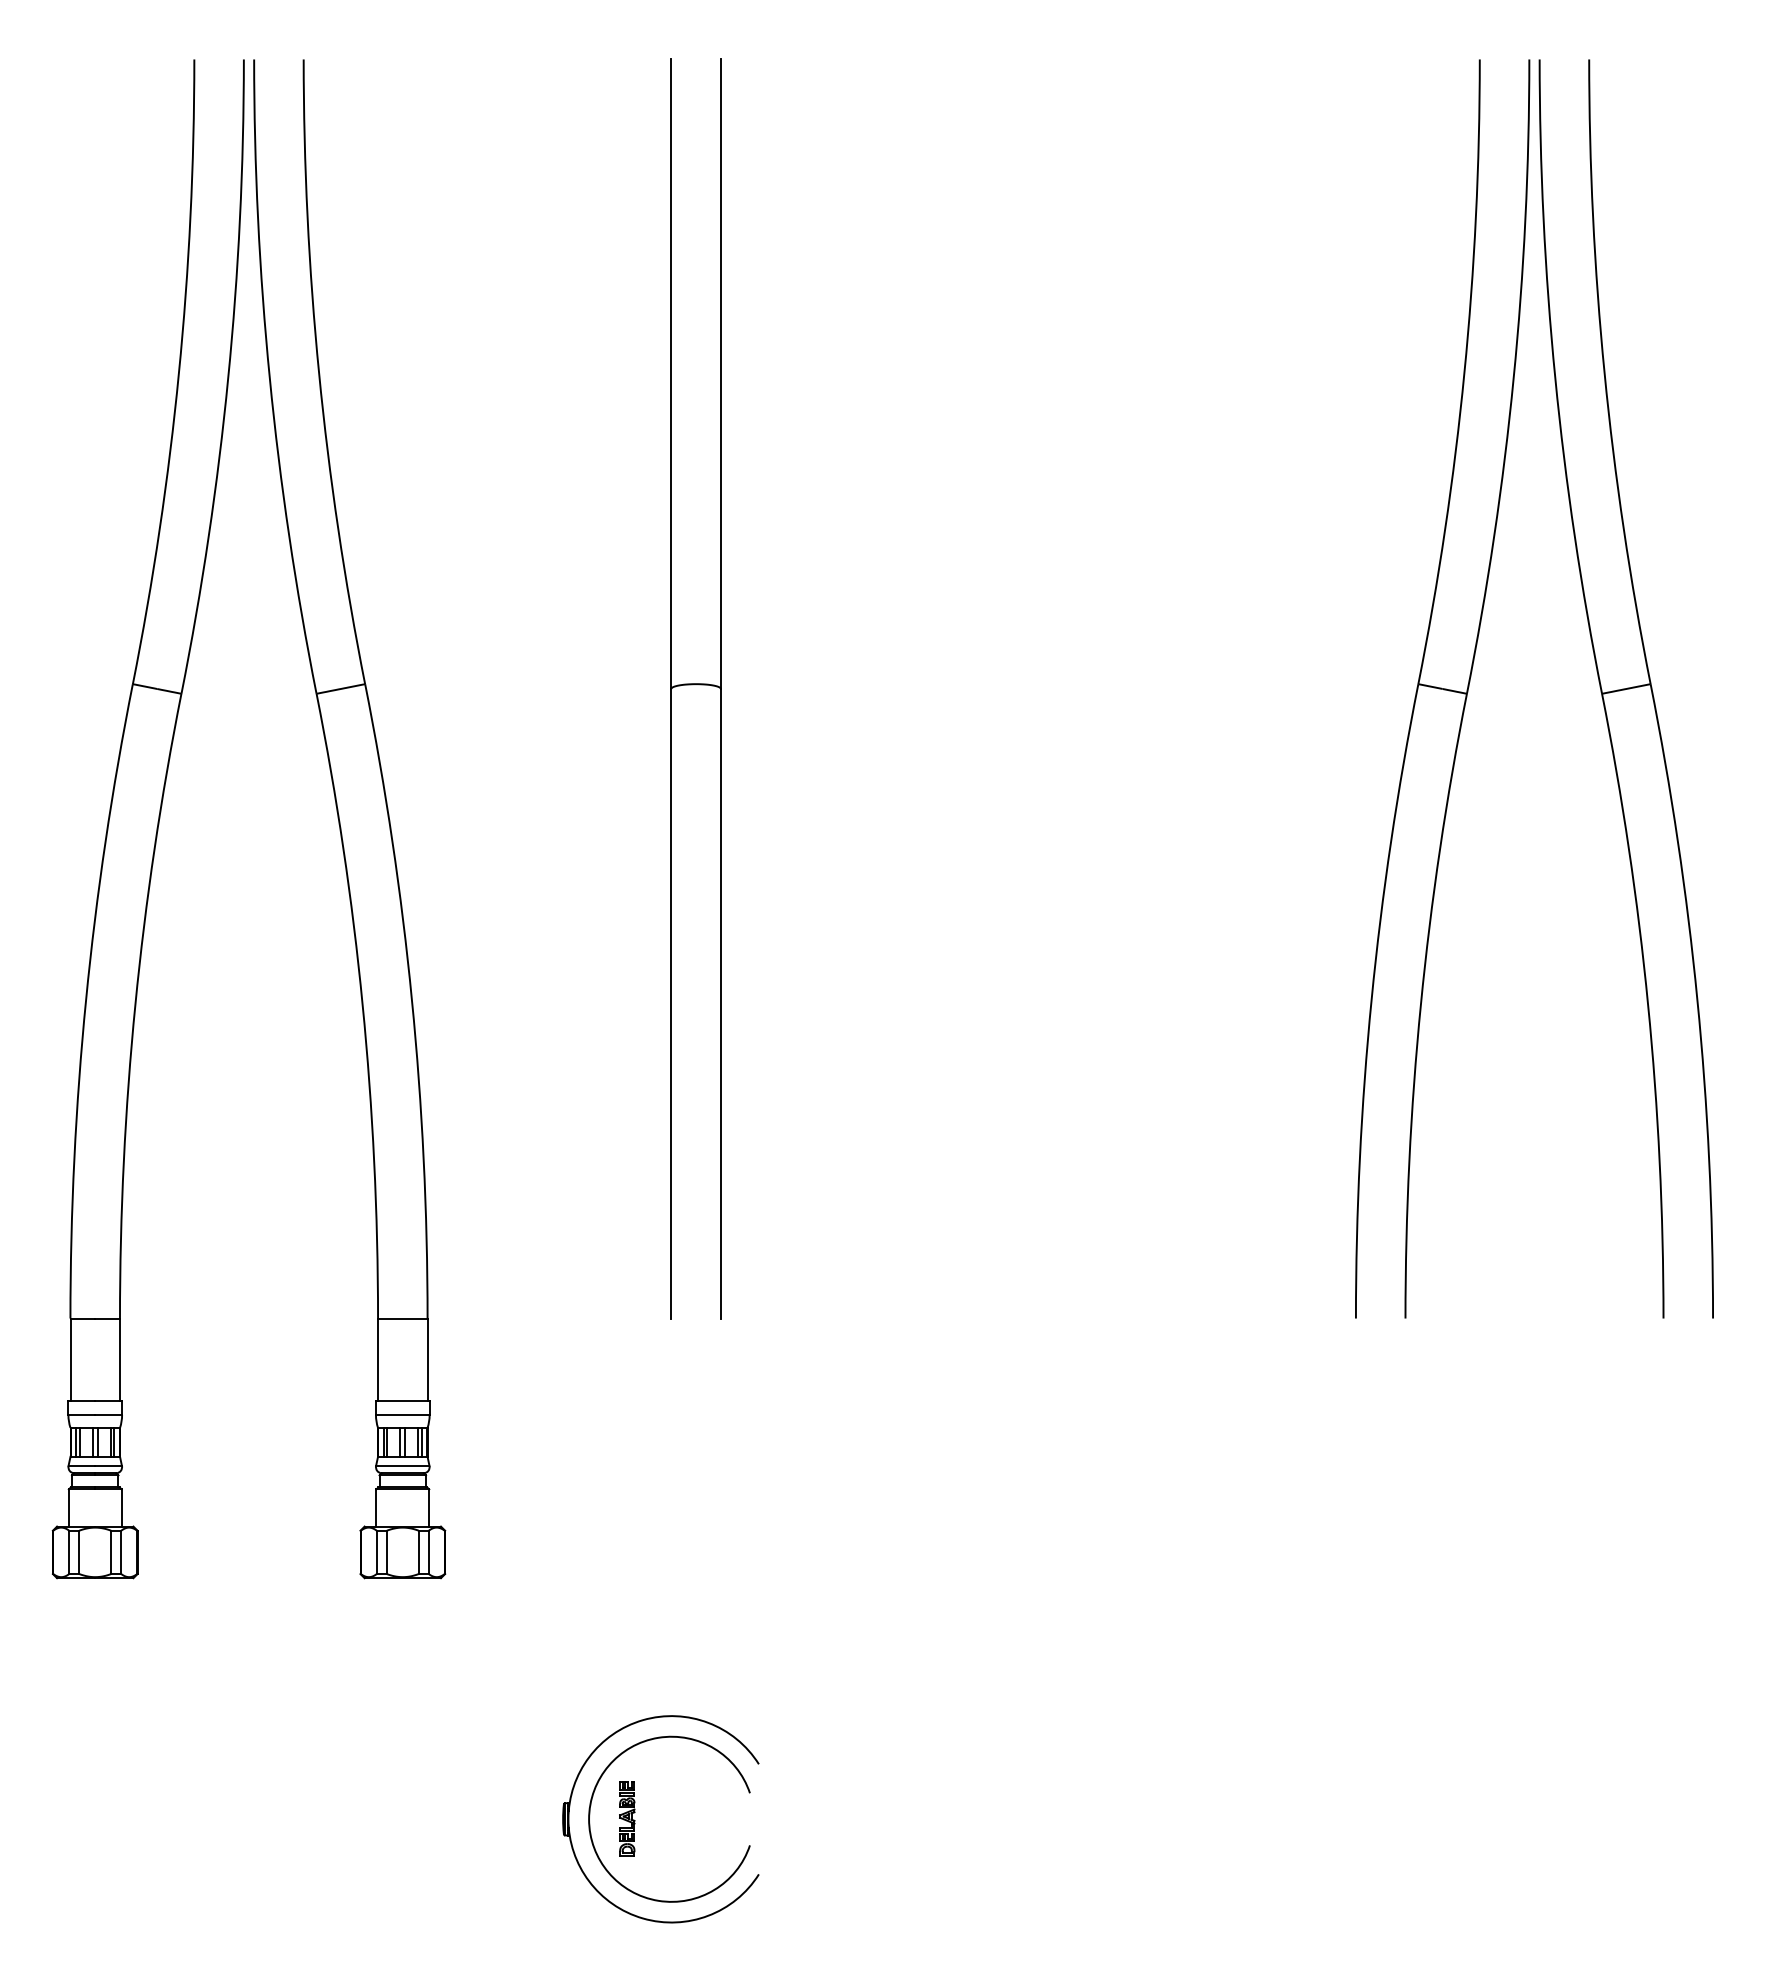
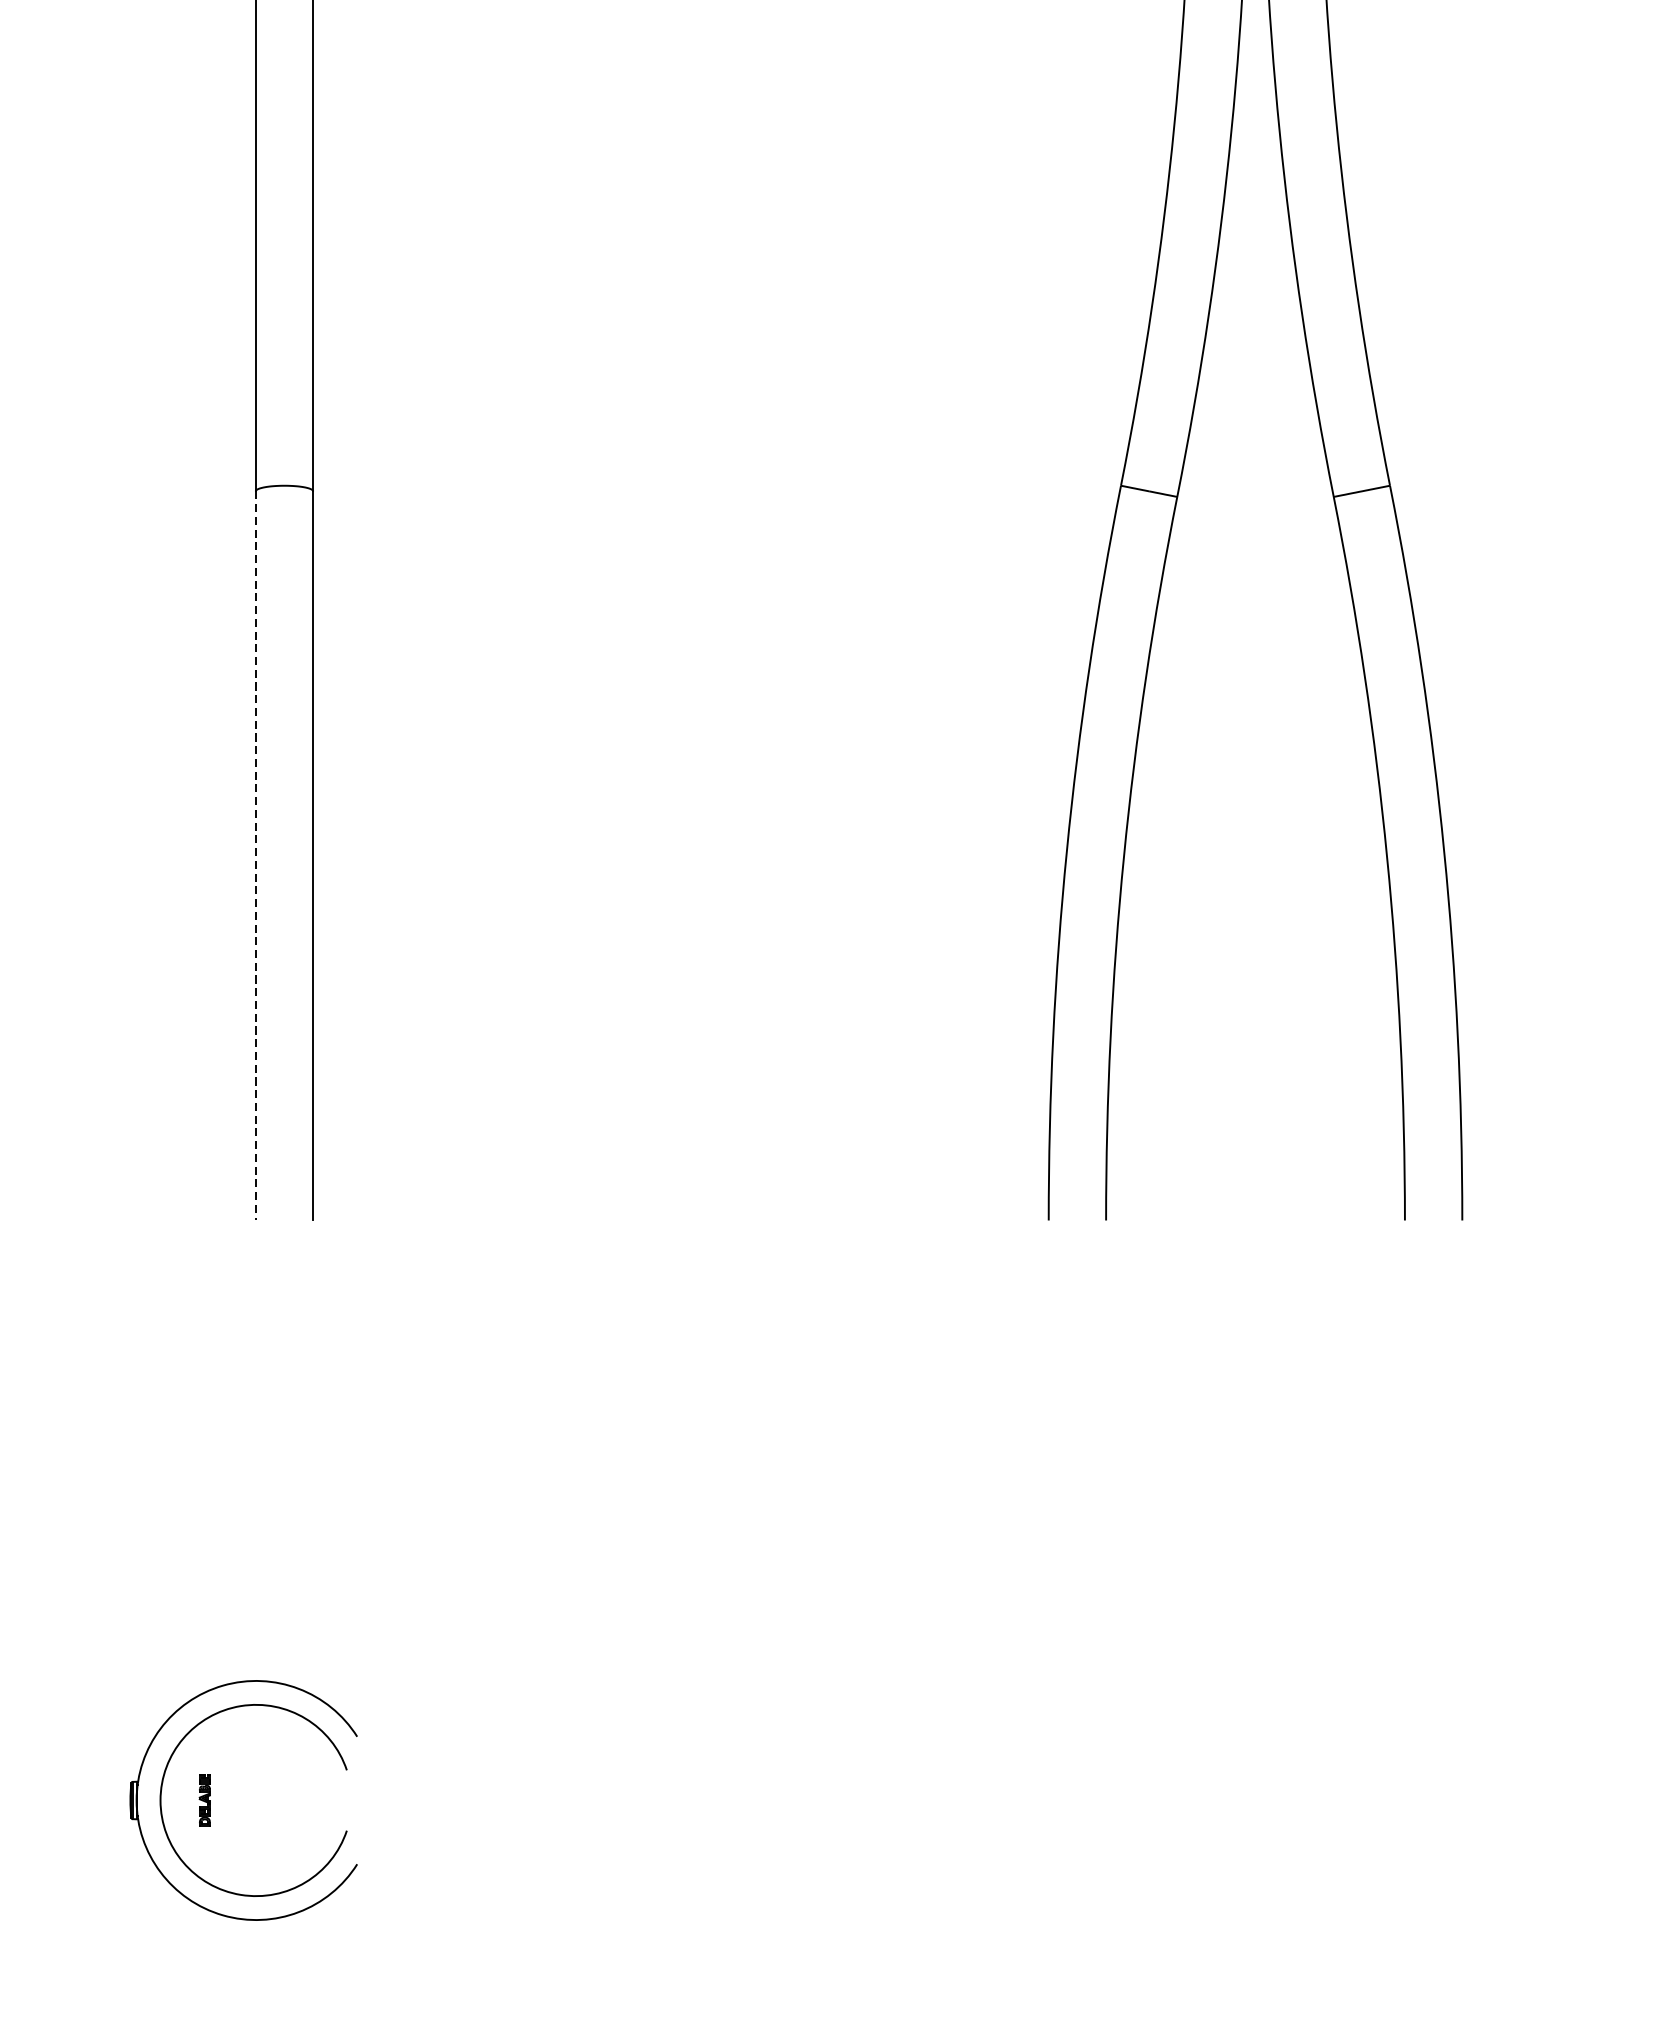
line: (671, 1003) -> (255, 855), solid -> dashed
part: (627, 1818) -> (205, 1799), size x0.6

